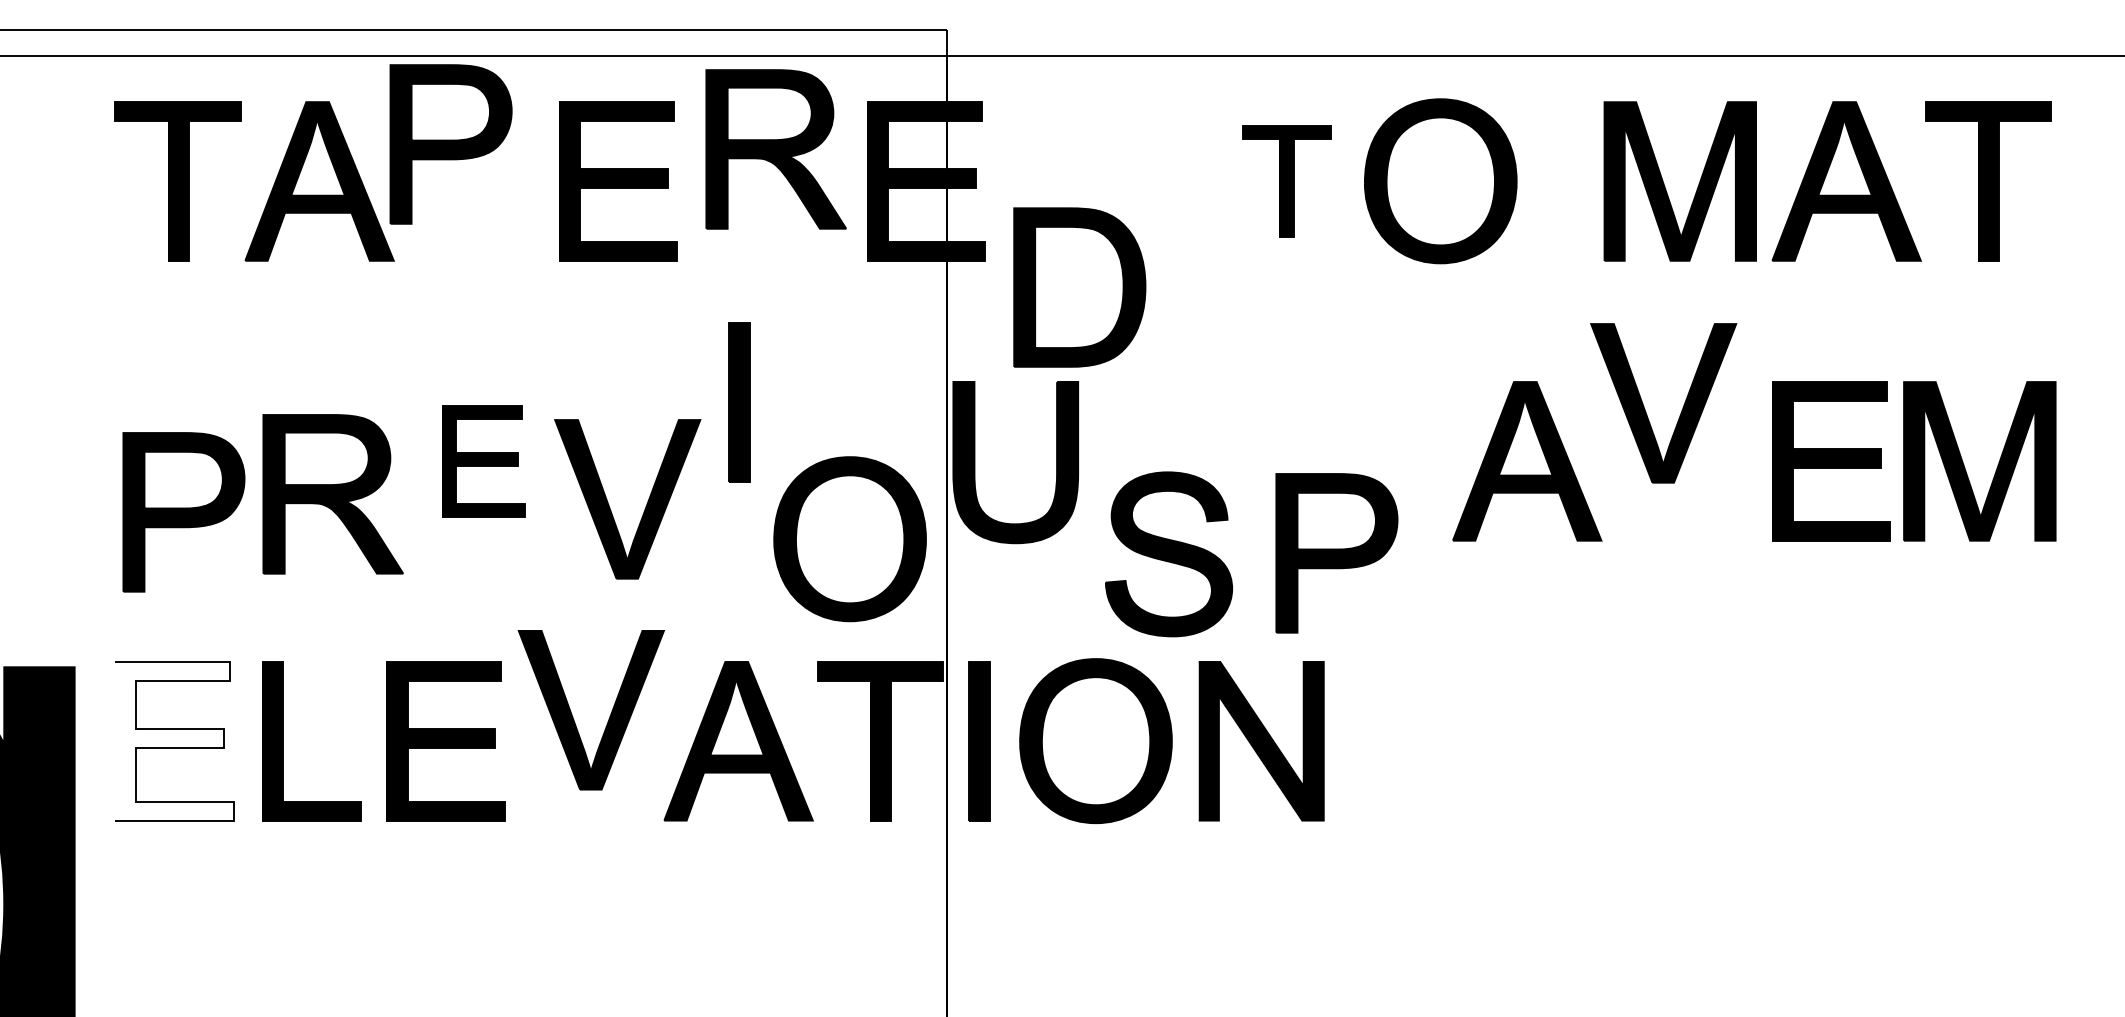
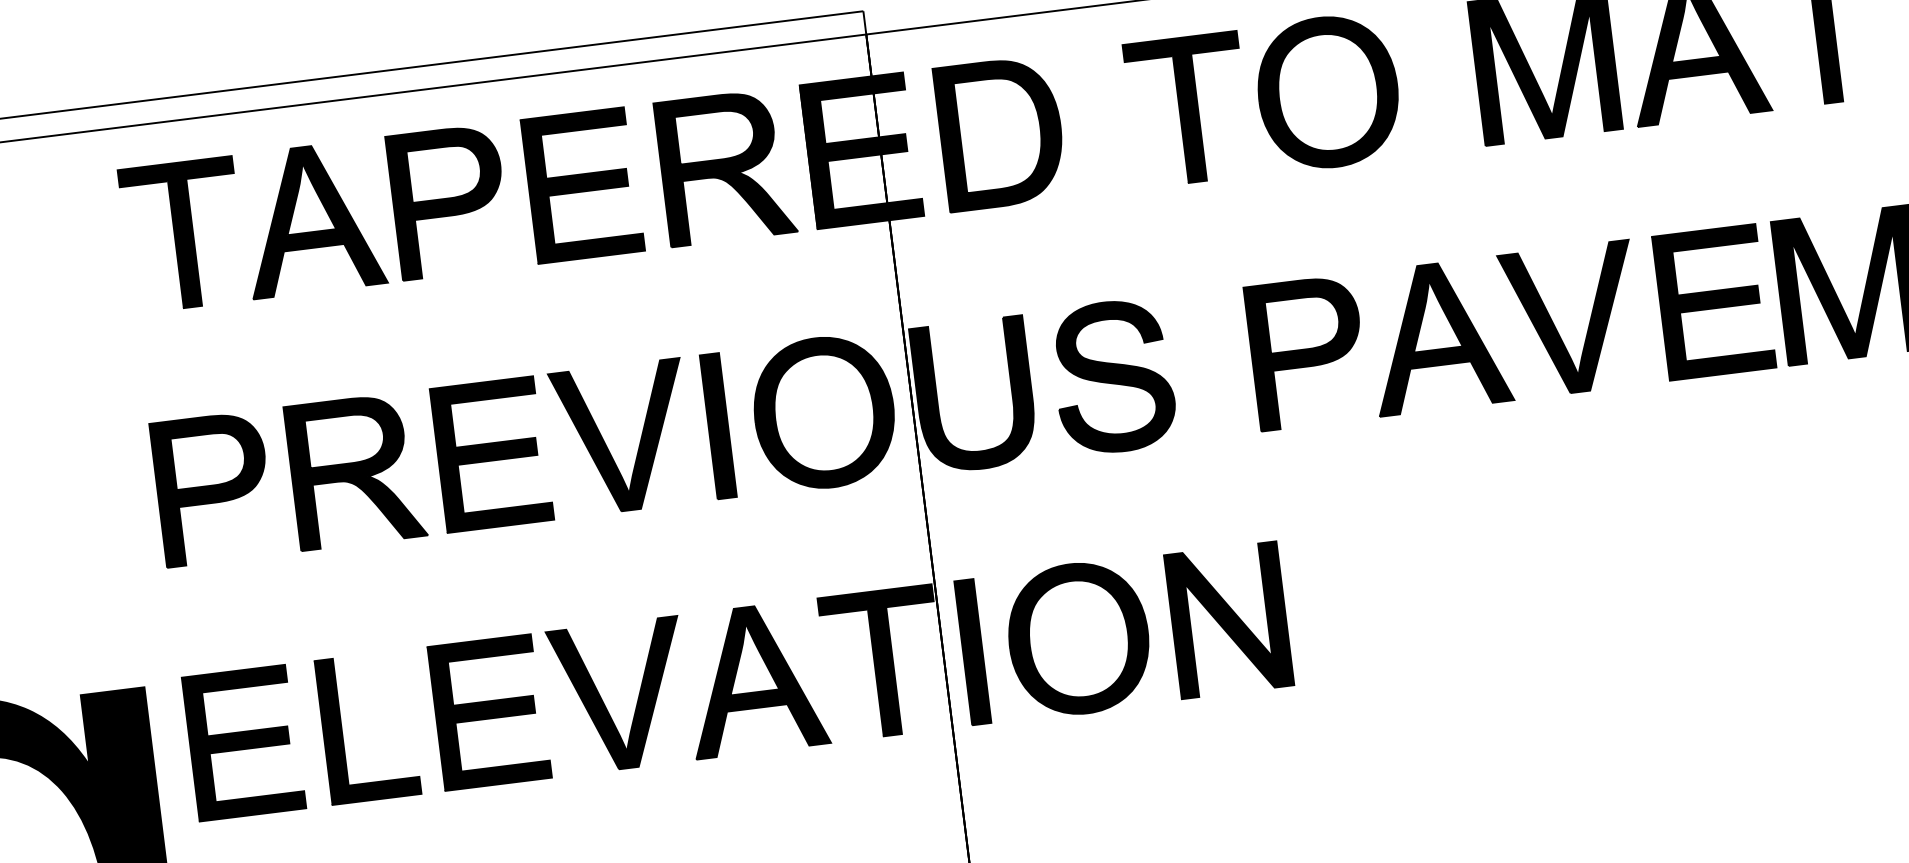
part: (450, 144) -> (448, 202), moved
part: (775, 149) -> (725, 167), moved
part: (1286, 181) -> (1188, 109), size x1.43
part: (1079, 287) -> (1000, 133), moved
part: (739, 402) -> (718, 426), moved
part: (1646, 411) -> (1557, 329), moved
part: (483, 461) -> (491, 454), size x1.43
part: (332, 494) -> (355, 471), moved
part: (609, 504) -> (606, 444), moved
part: (183, 512) -> (212, 489), moved
part: (849, 539) -> (823, 413), moved
part: (1336, 553) -> (1306, 352), moved
part: (1168, 554) -> (1112, 377), moved
part: (573, 716) -> (604, 703), moved
fill: (174, 741) -> (243, 743), added

